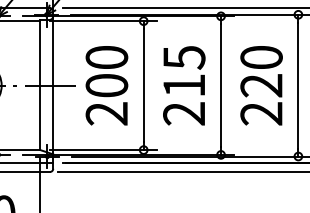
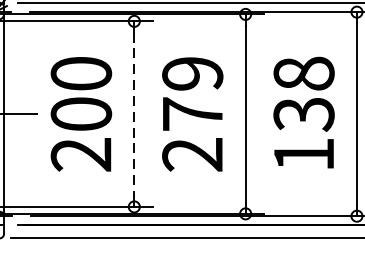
text: (184, 71) -> (193, 93), 215 -> 279
line: (143, 85) -> (134, 113), solid -> dashed
text: (261, 85) -> (303, 113), 220 -> 138

